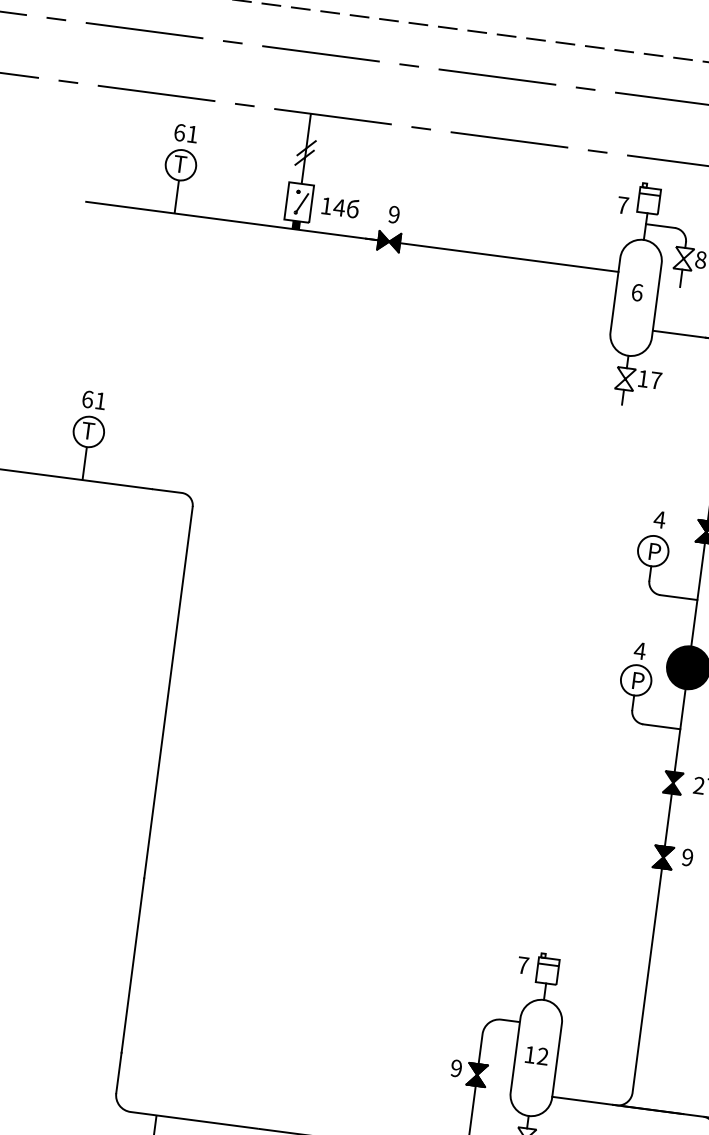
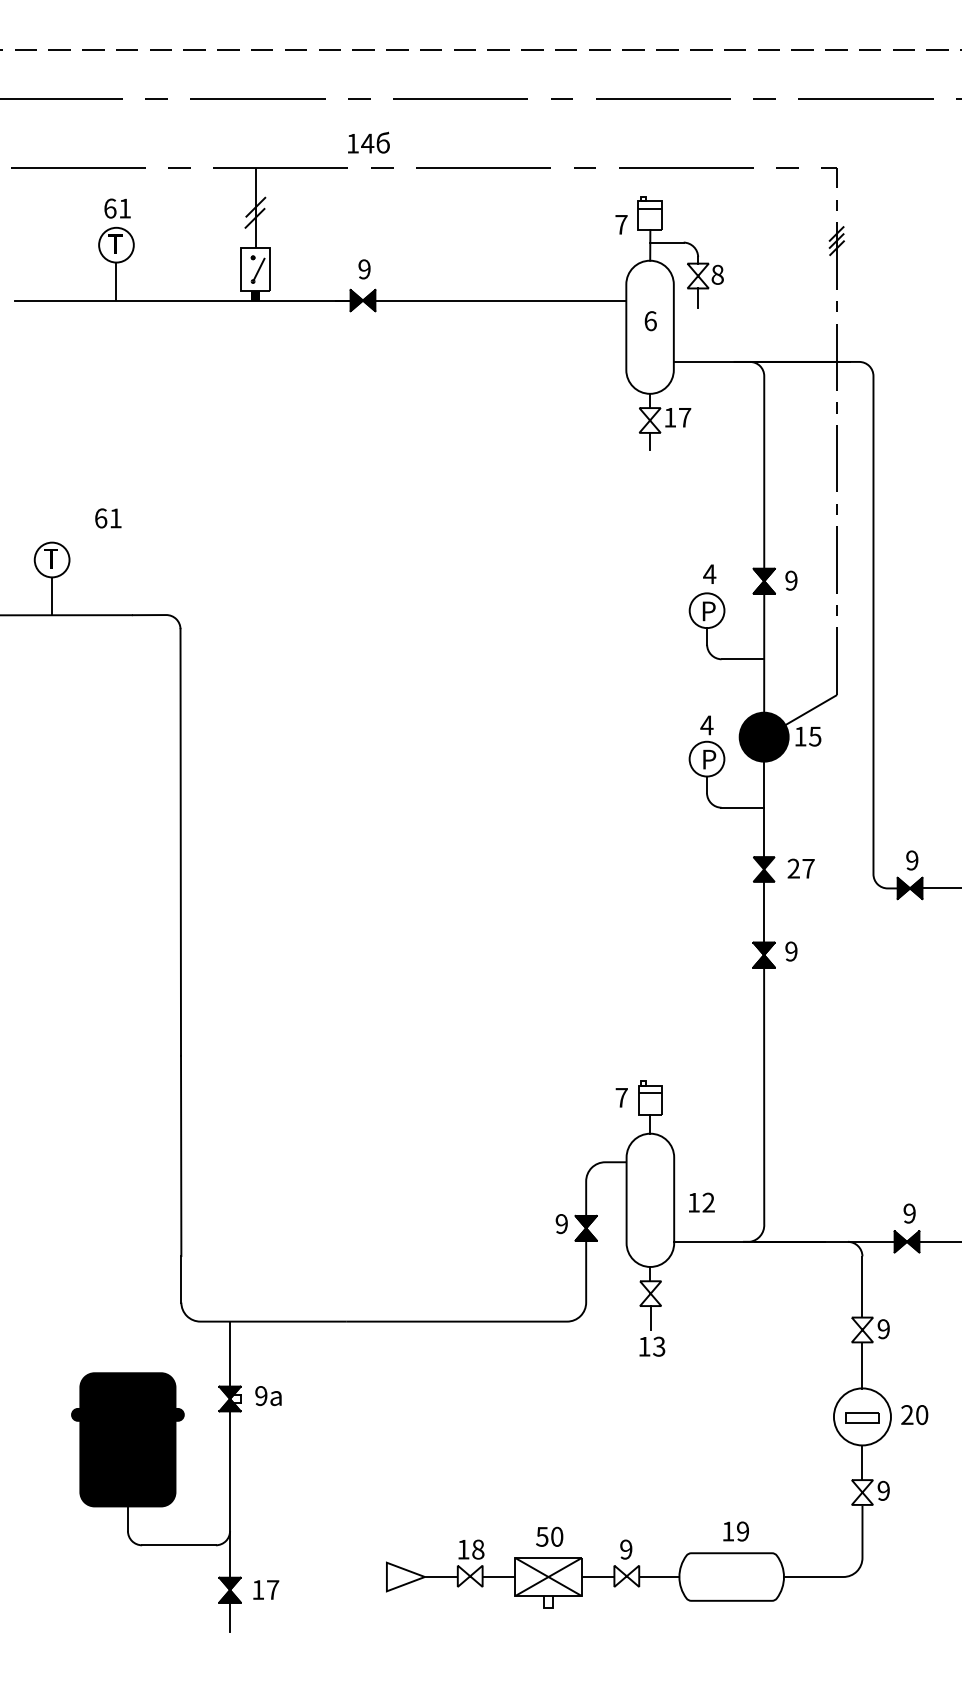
text: (340, 206) -> (368, 142), moved
text: (94, 400) -> (108, 518), moved
text: (536, 1055) -> (701, 1202), moved

